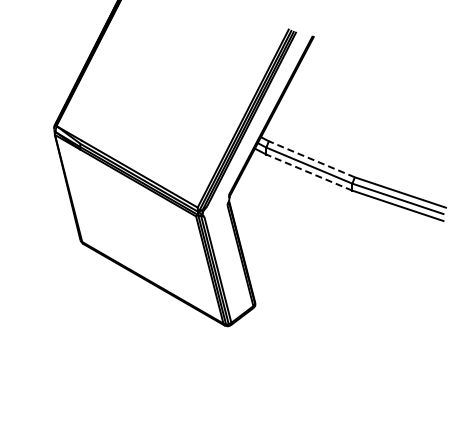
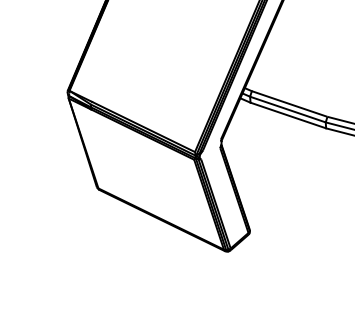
line: (311, 159) -> (289, 104), dashed -> solid
line: (308, 172) -> (287, 115), dashed -> solid

